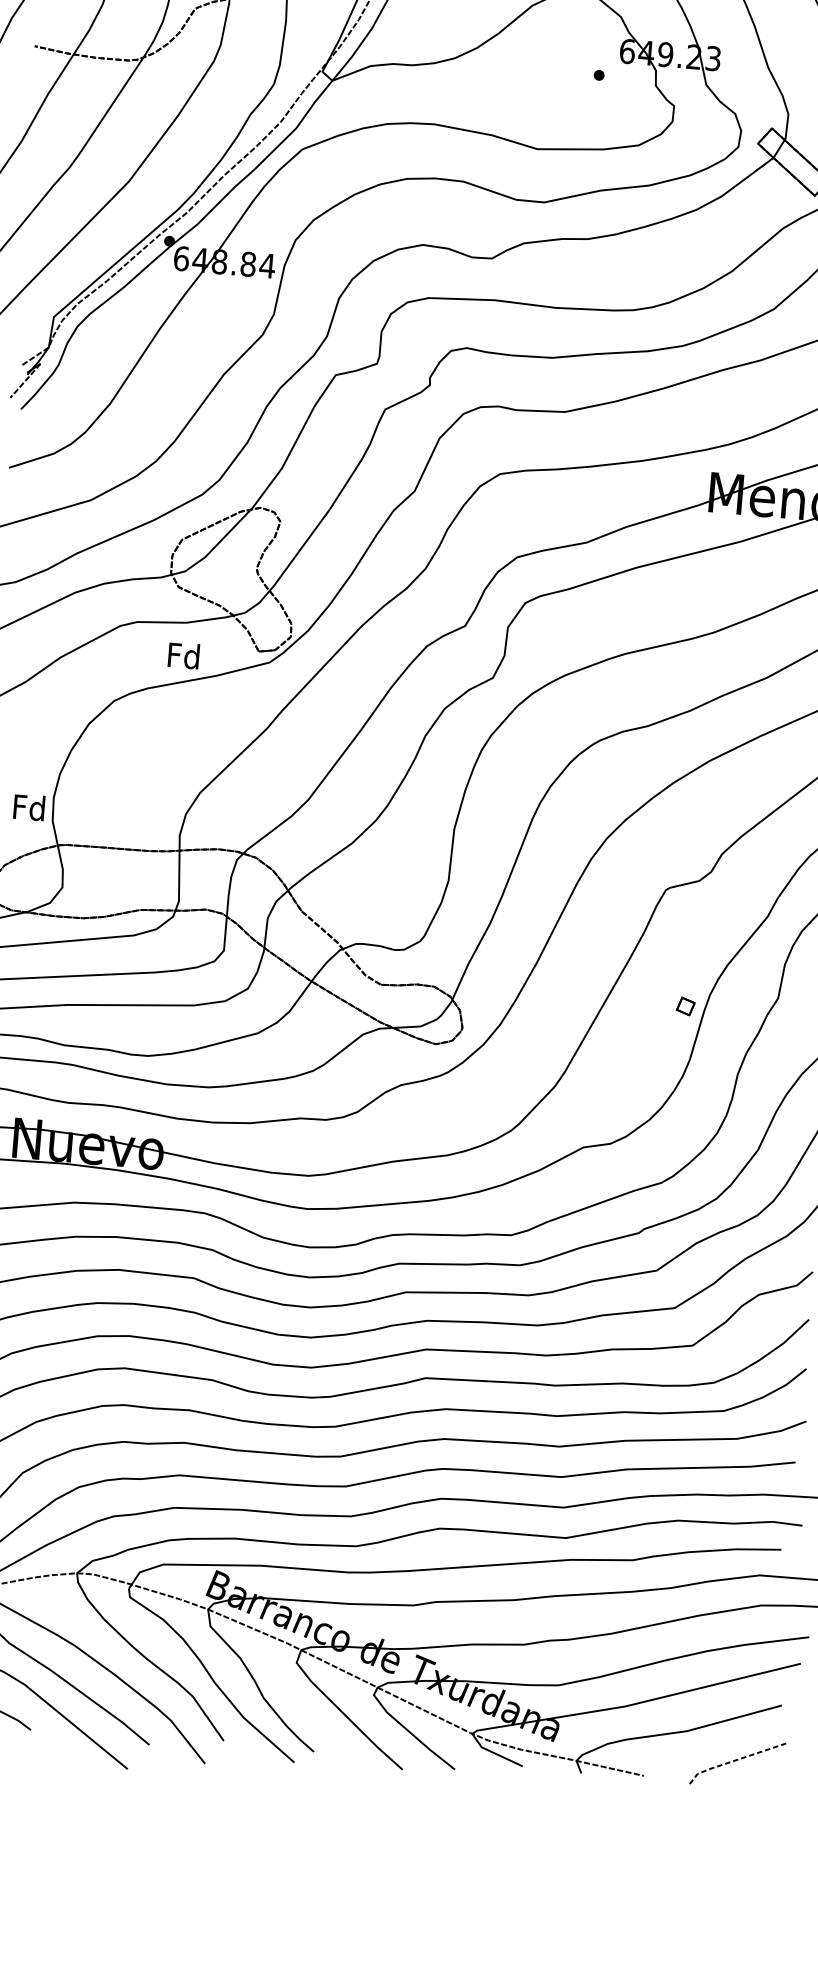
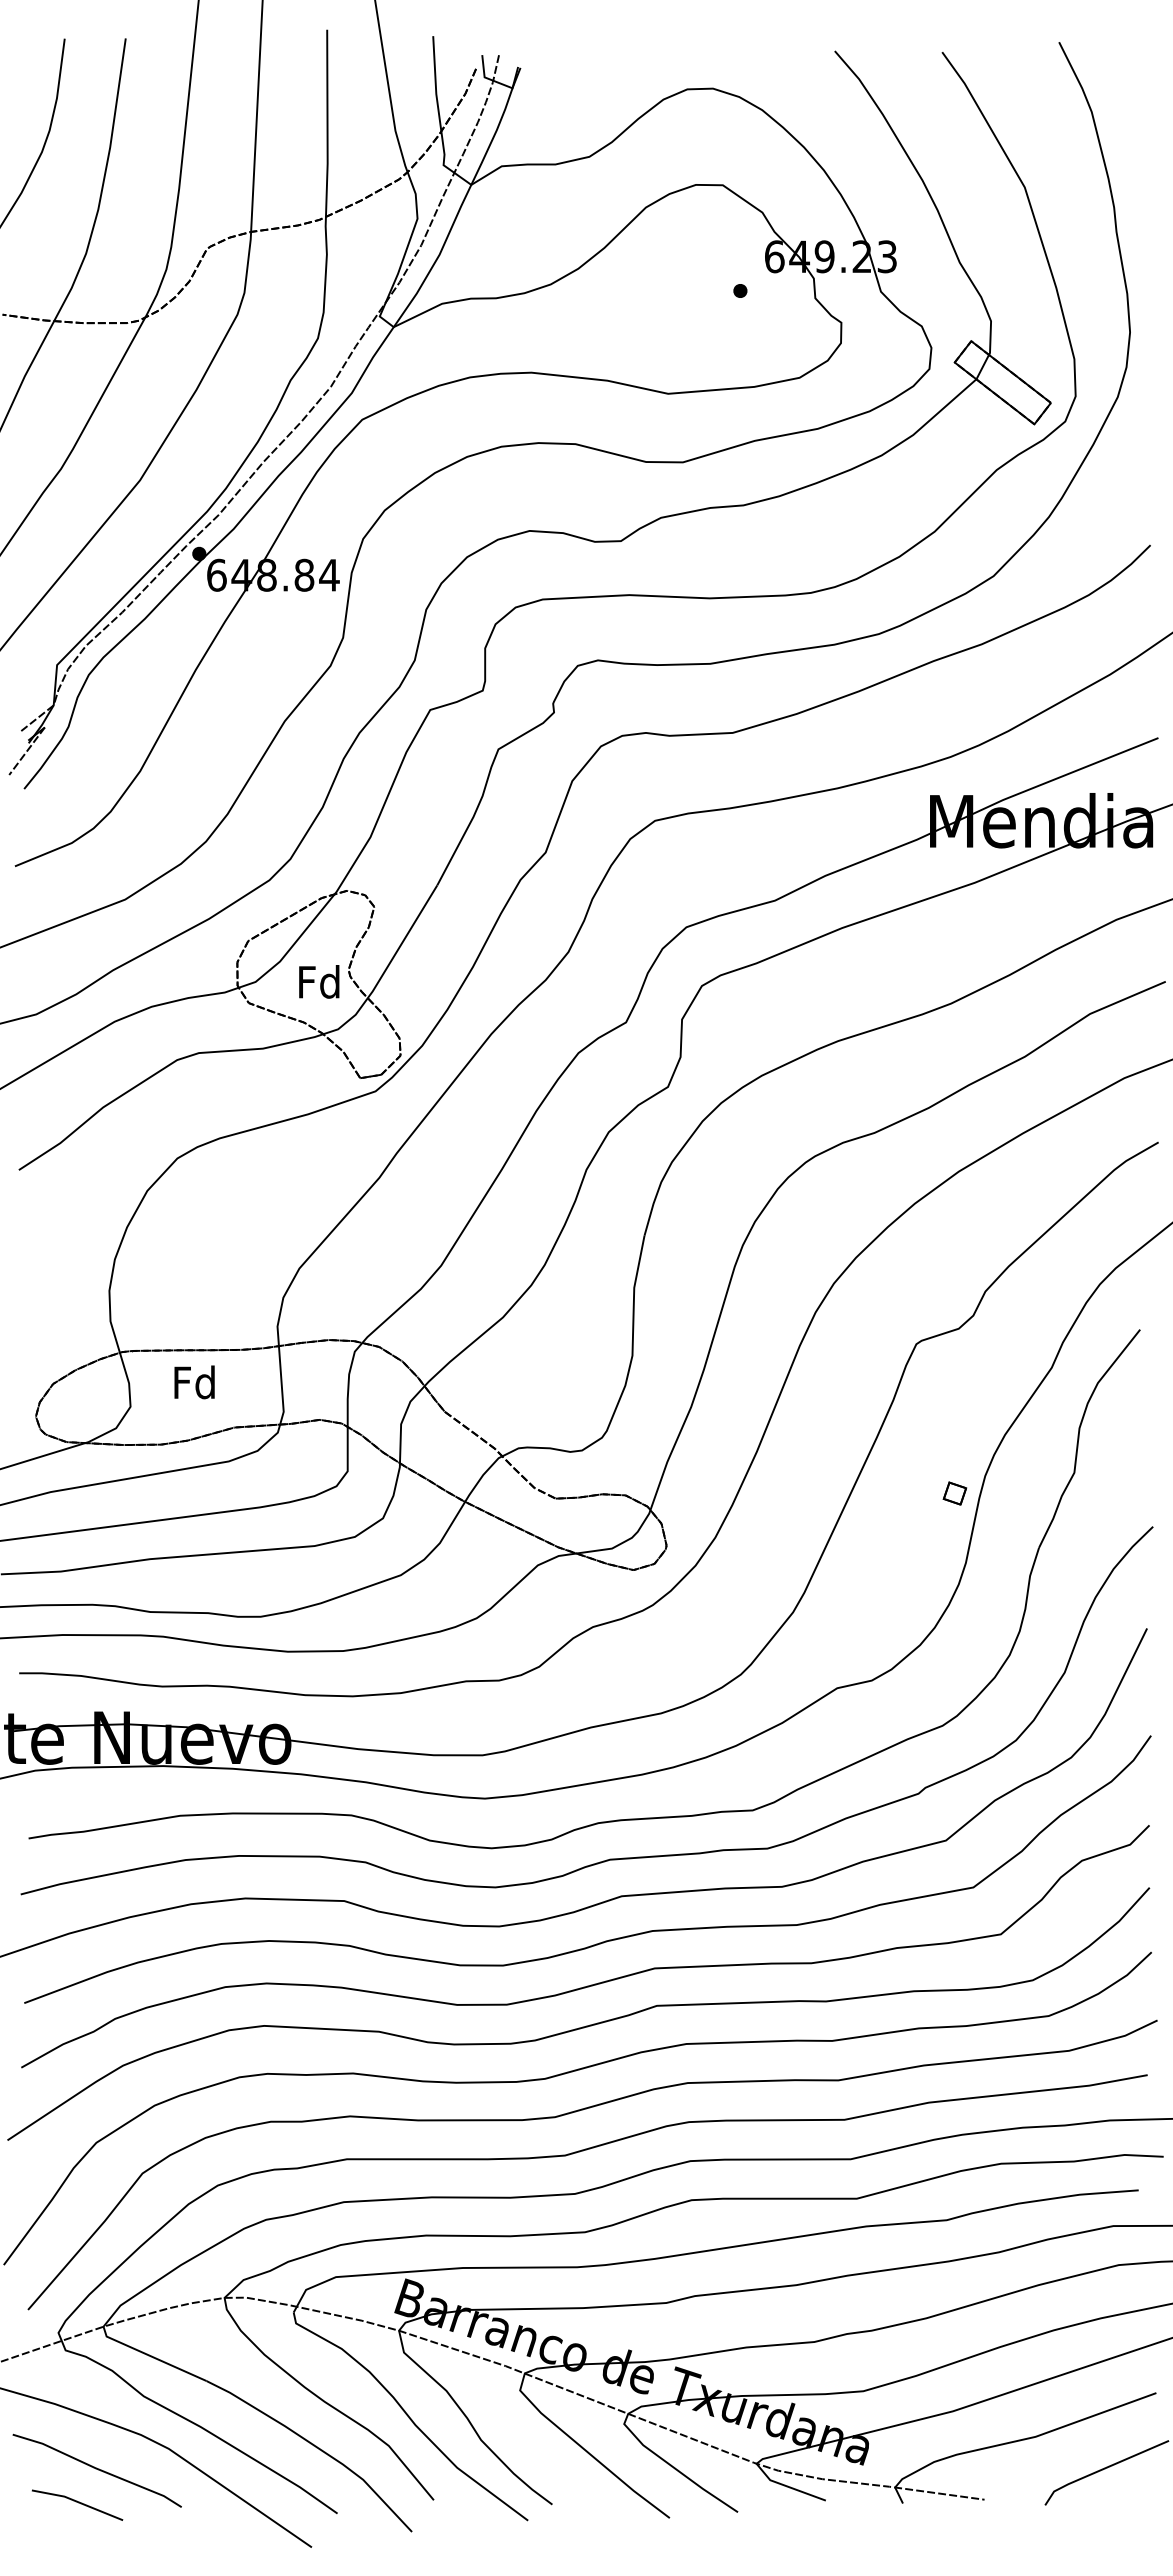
text: (184, 655) -> (319, 981), moved
text: (29, 807) -> (194, 1382), moved
line: (736, 1760) -> (1103, 2469), dashed -> solid

